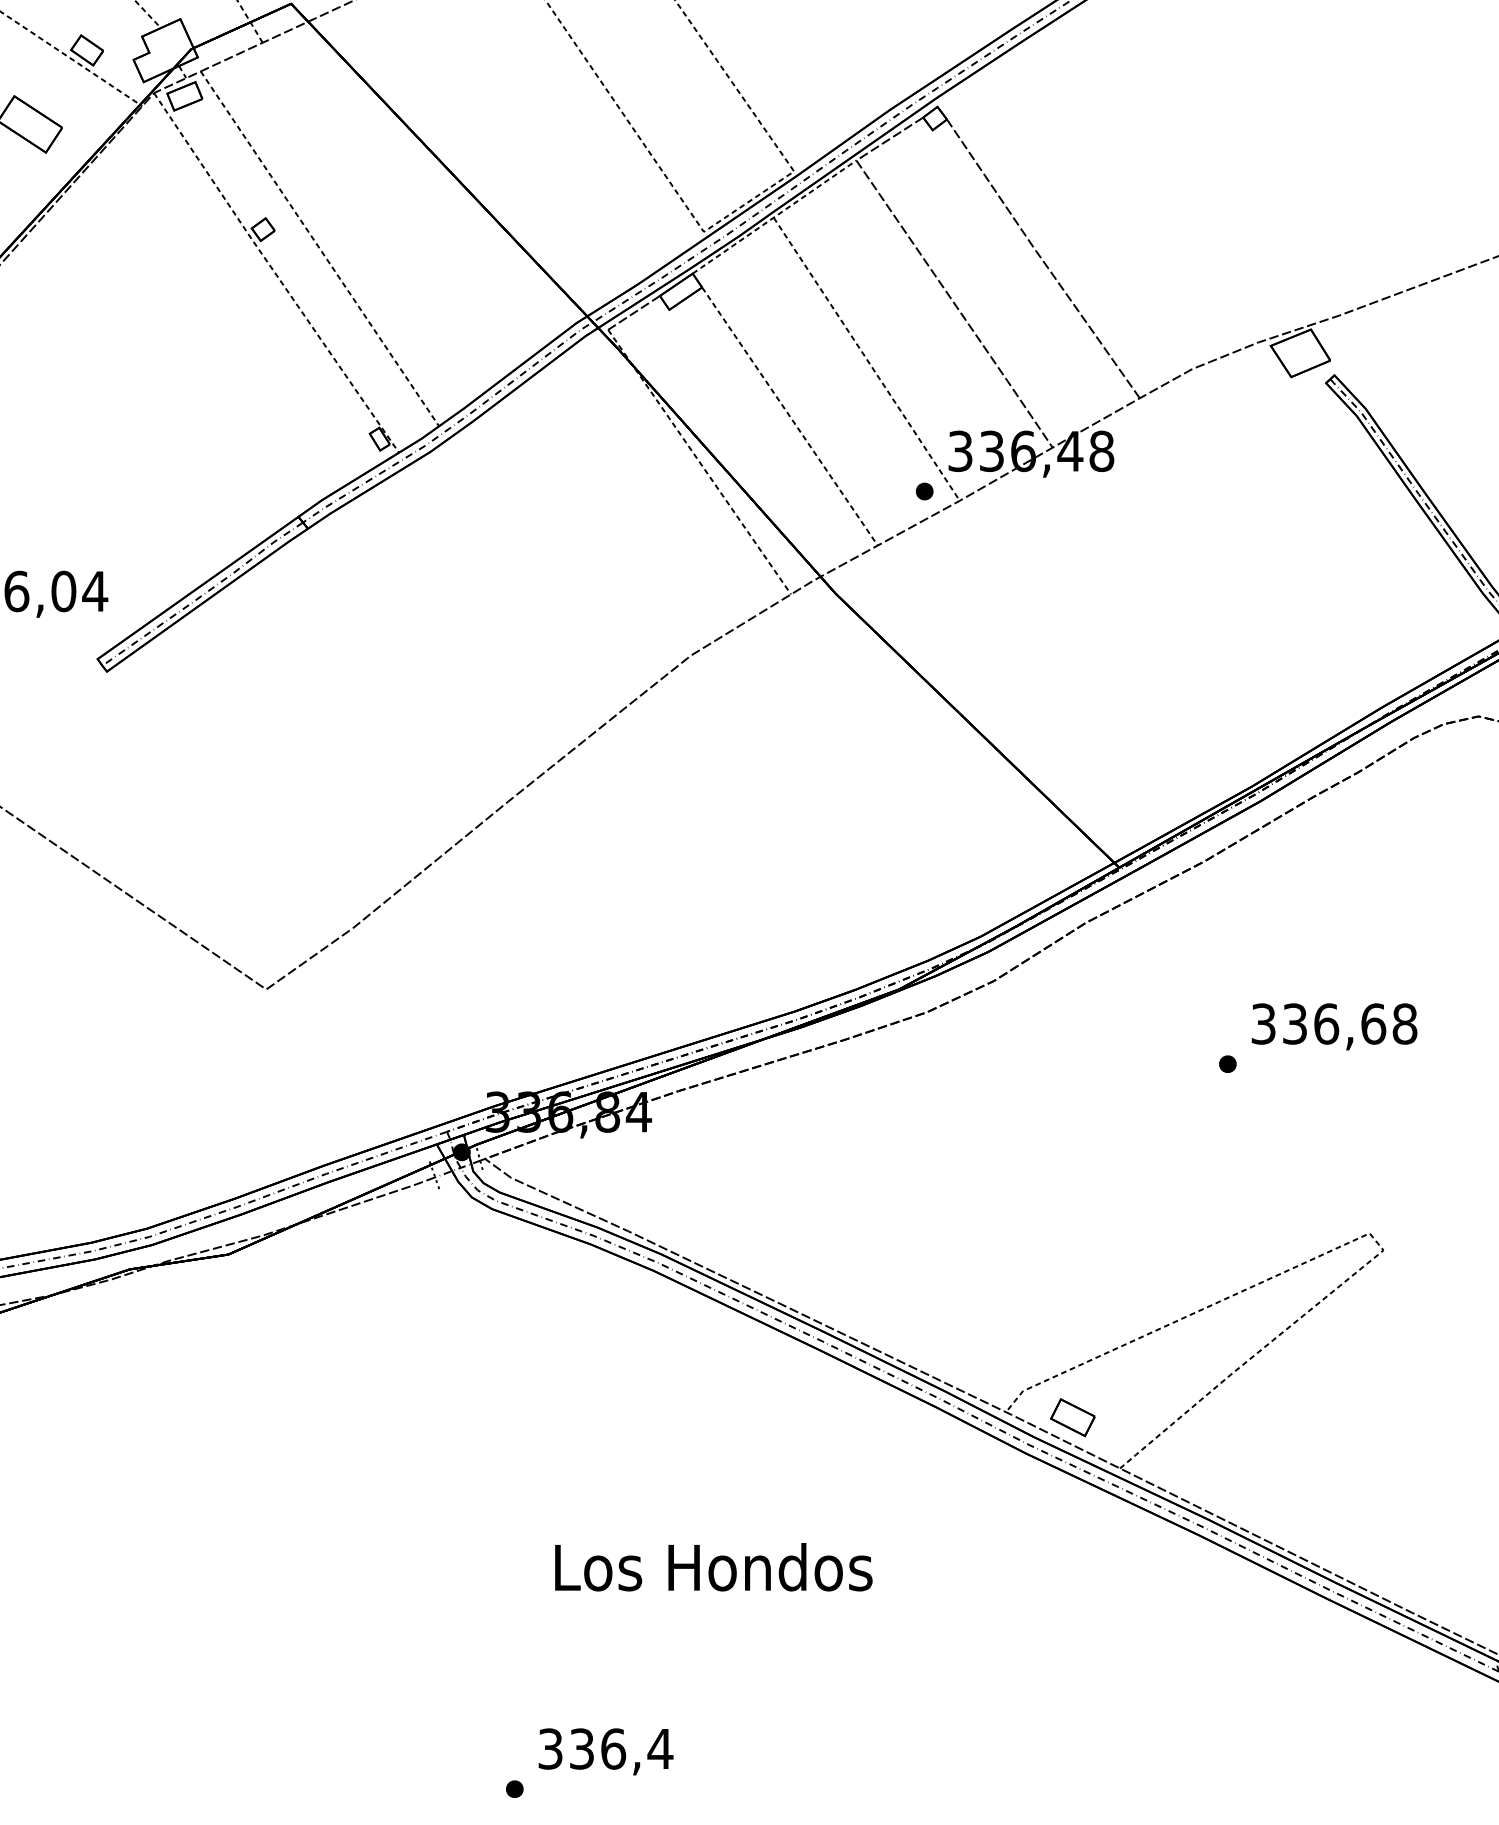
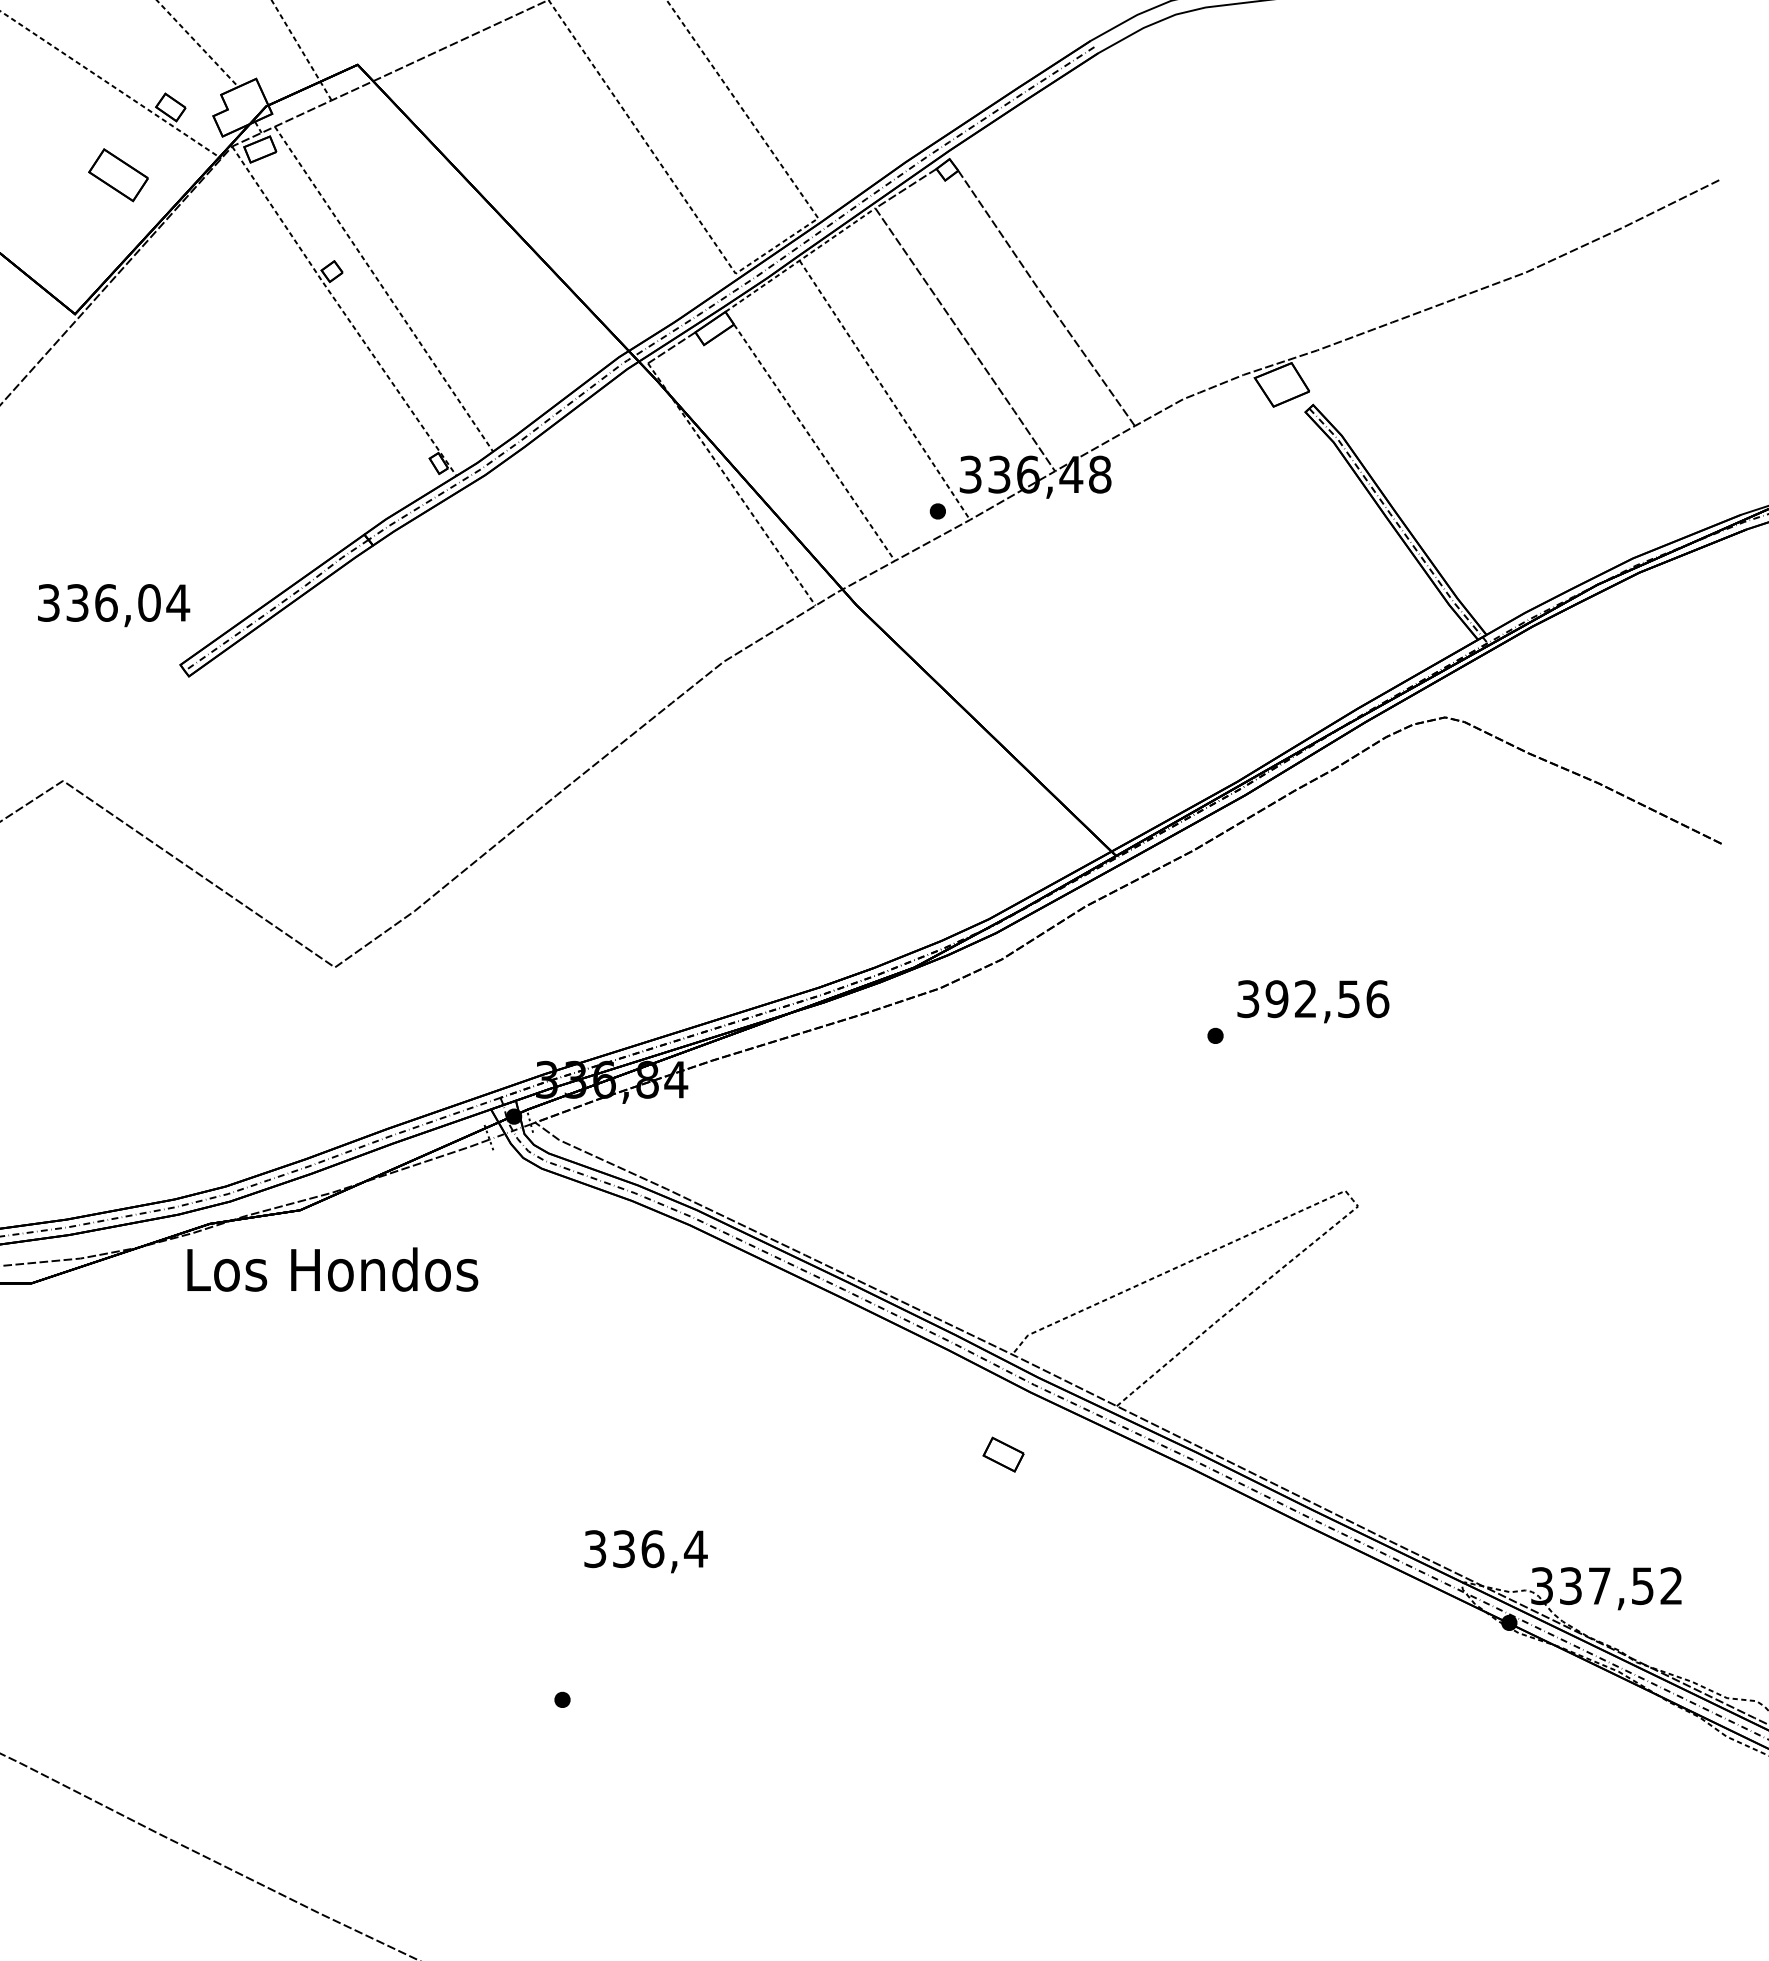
text: (1350, 1024) -> (1327, 999), 336,68 -> 392,56
part: (1072, 1417) -> (1003, 1454), moved
text: (713, 1567) -> (332, 1269), moved
text: (605, 1751) -> (645, 1551), moved

